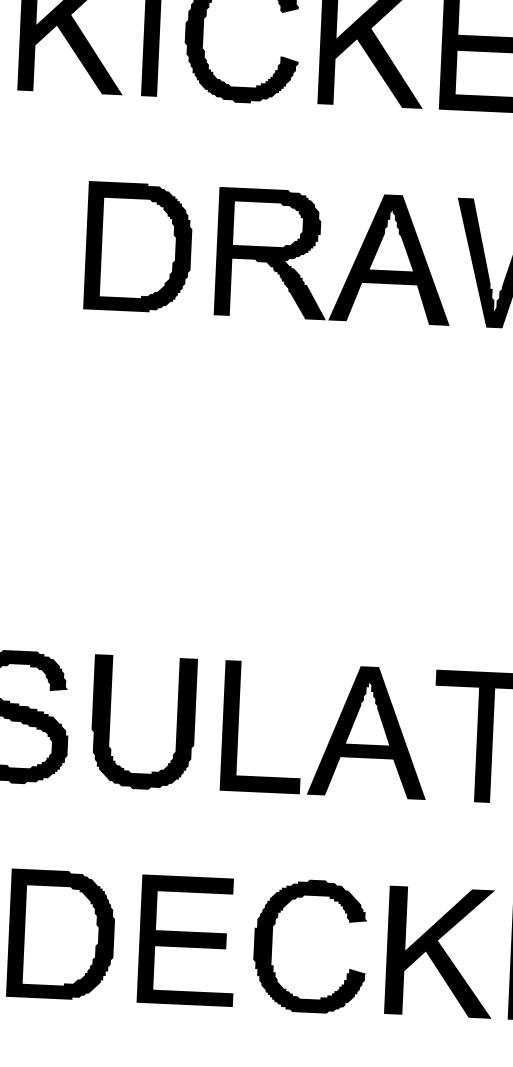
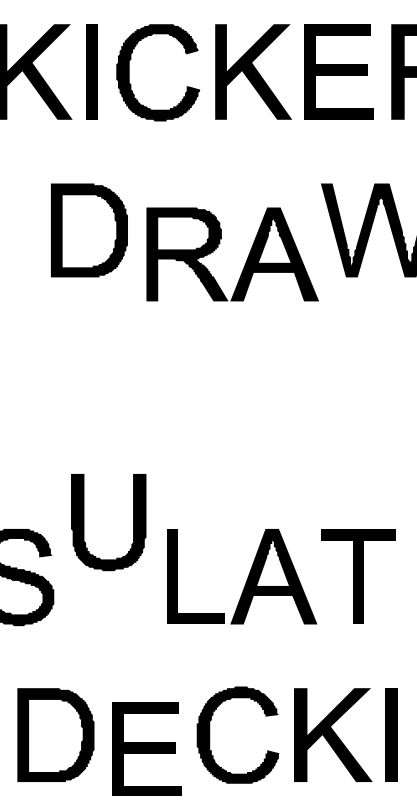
part: (352, 264) -> (246, 259), moved
part: (110, 721) -> (84, 522), moved
part: (186, 939) -> (146, 748), moved

